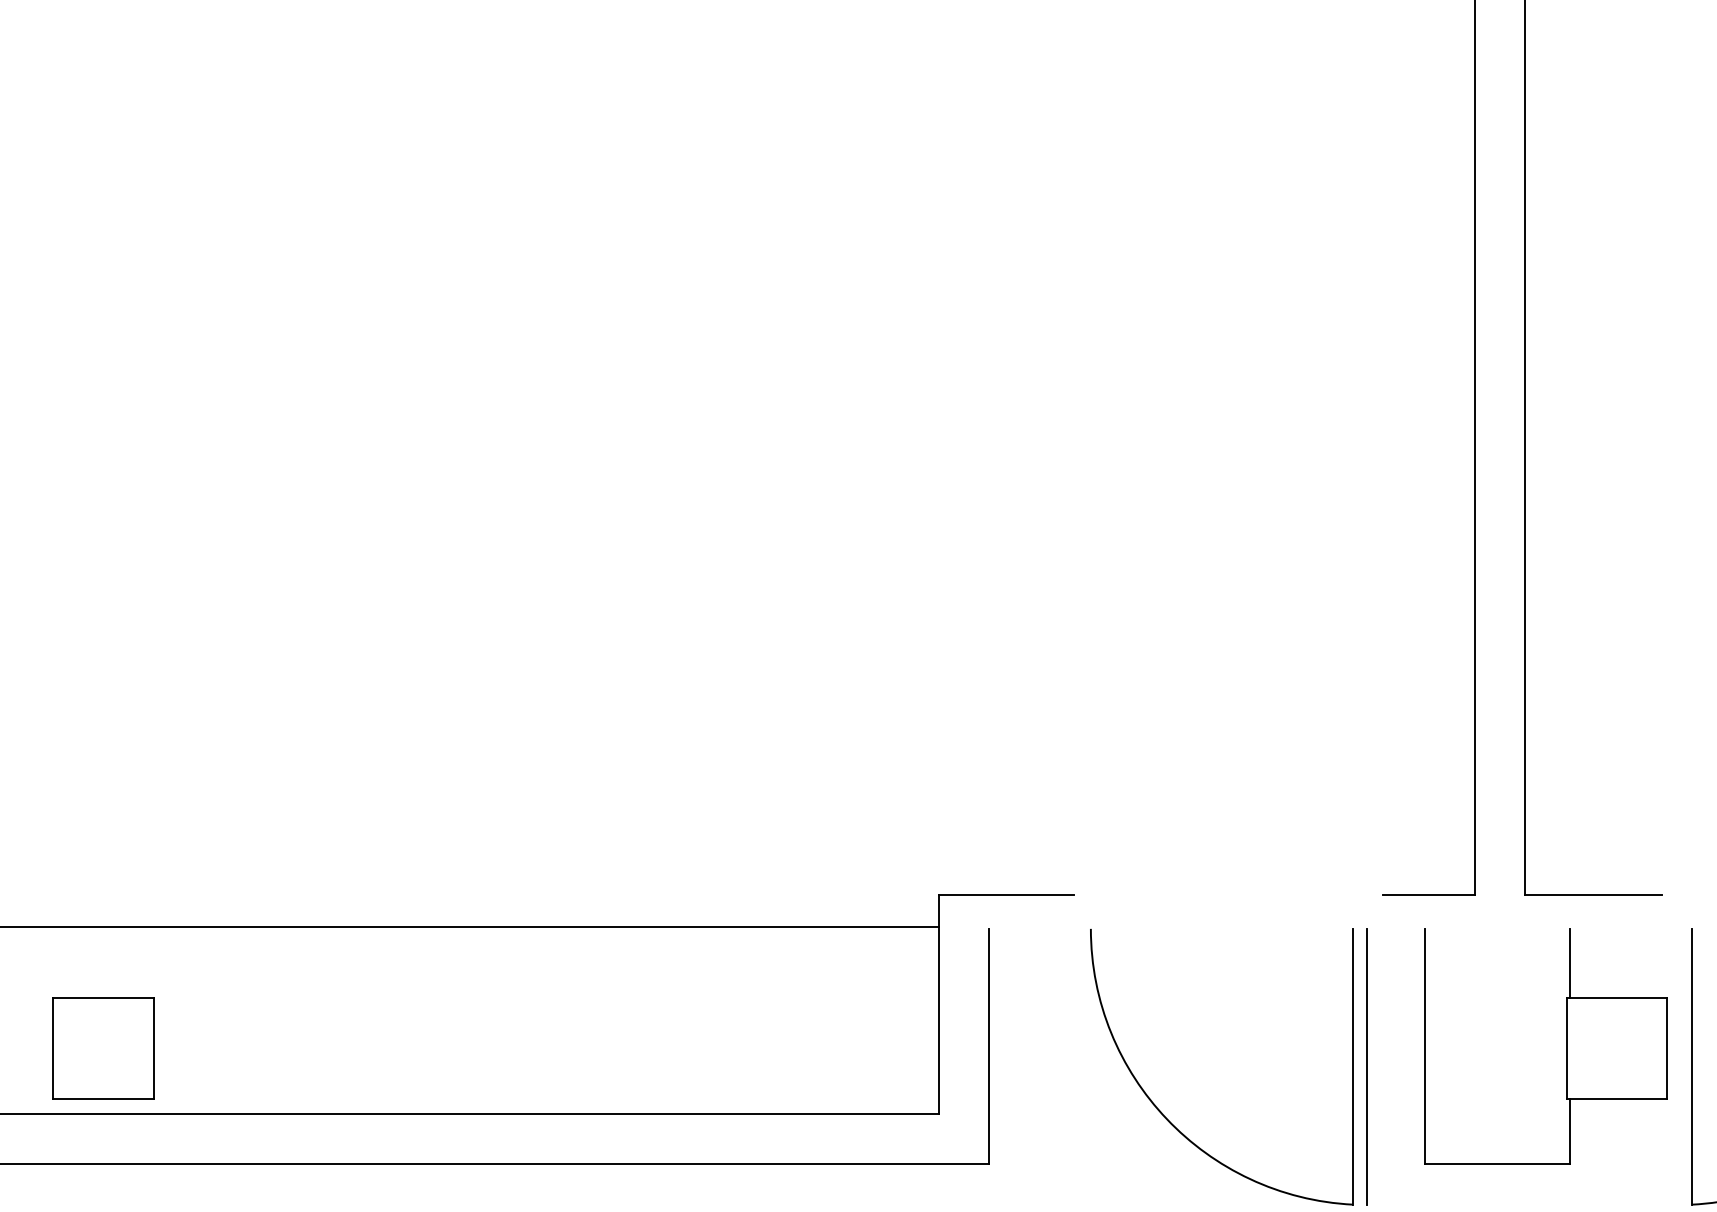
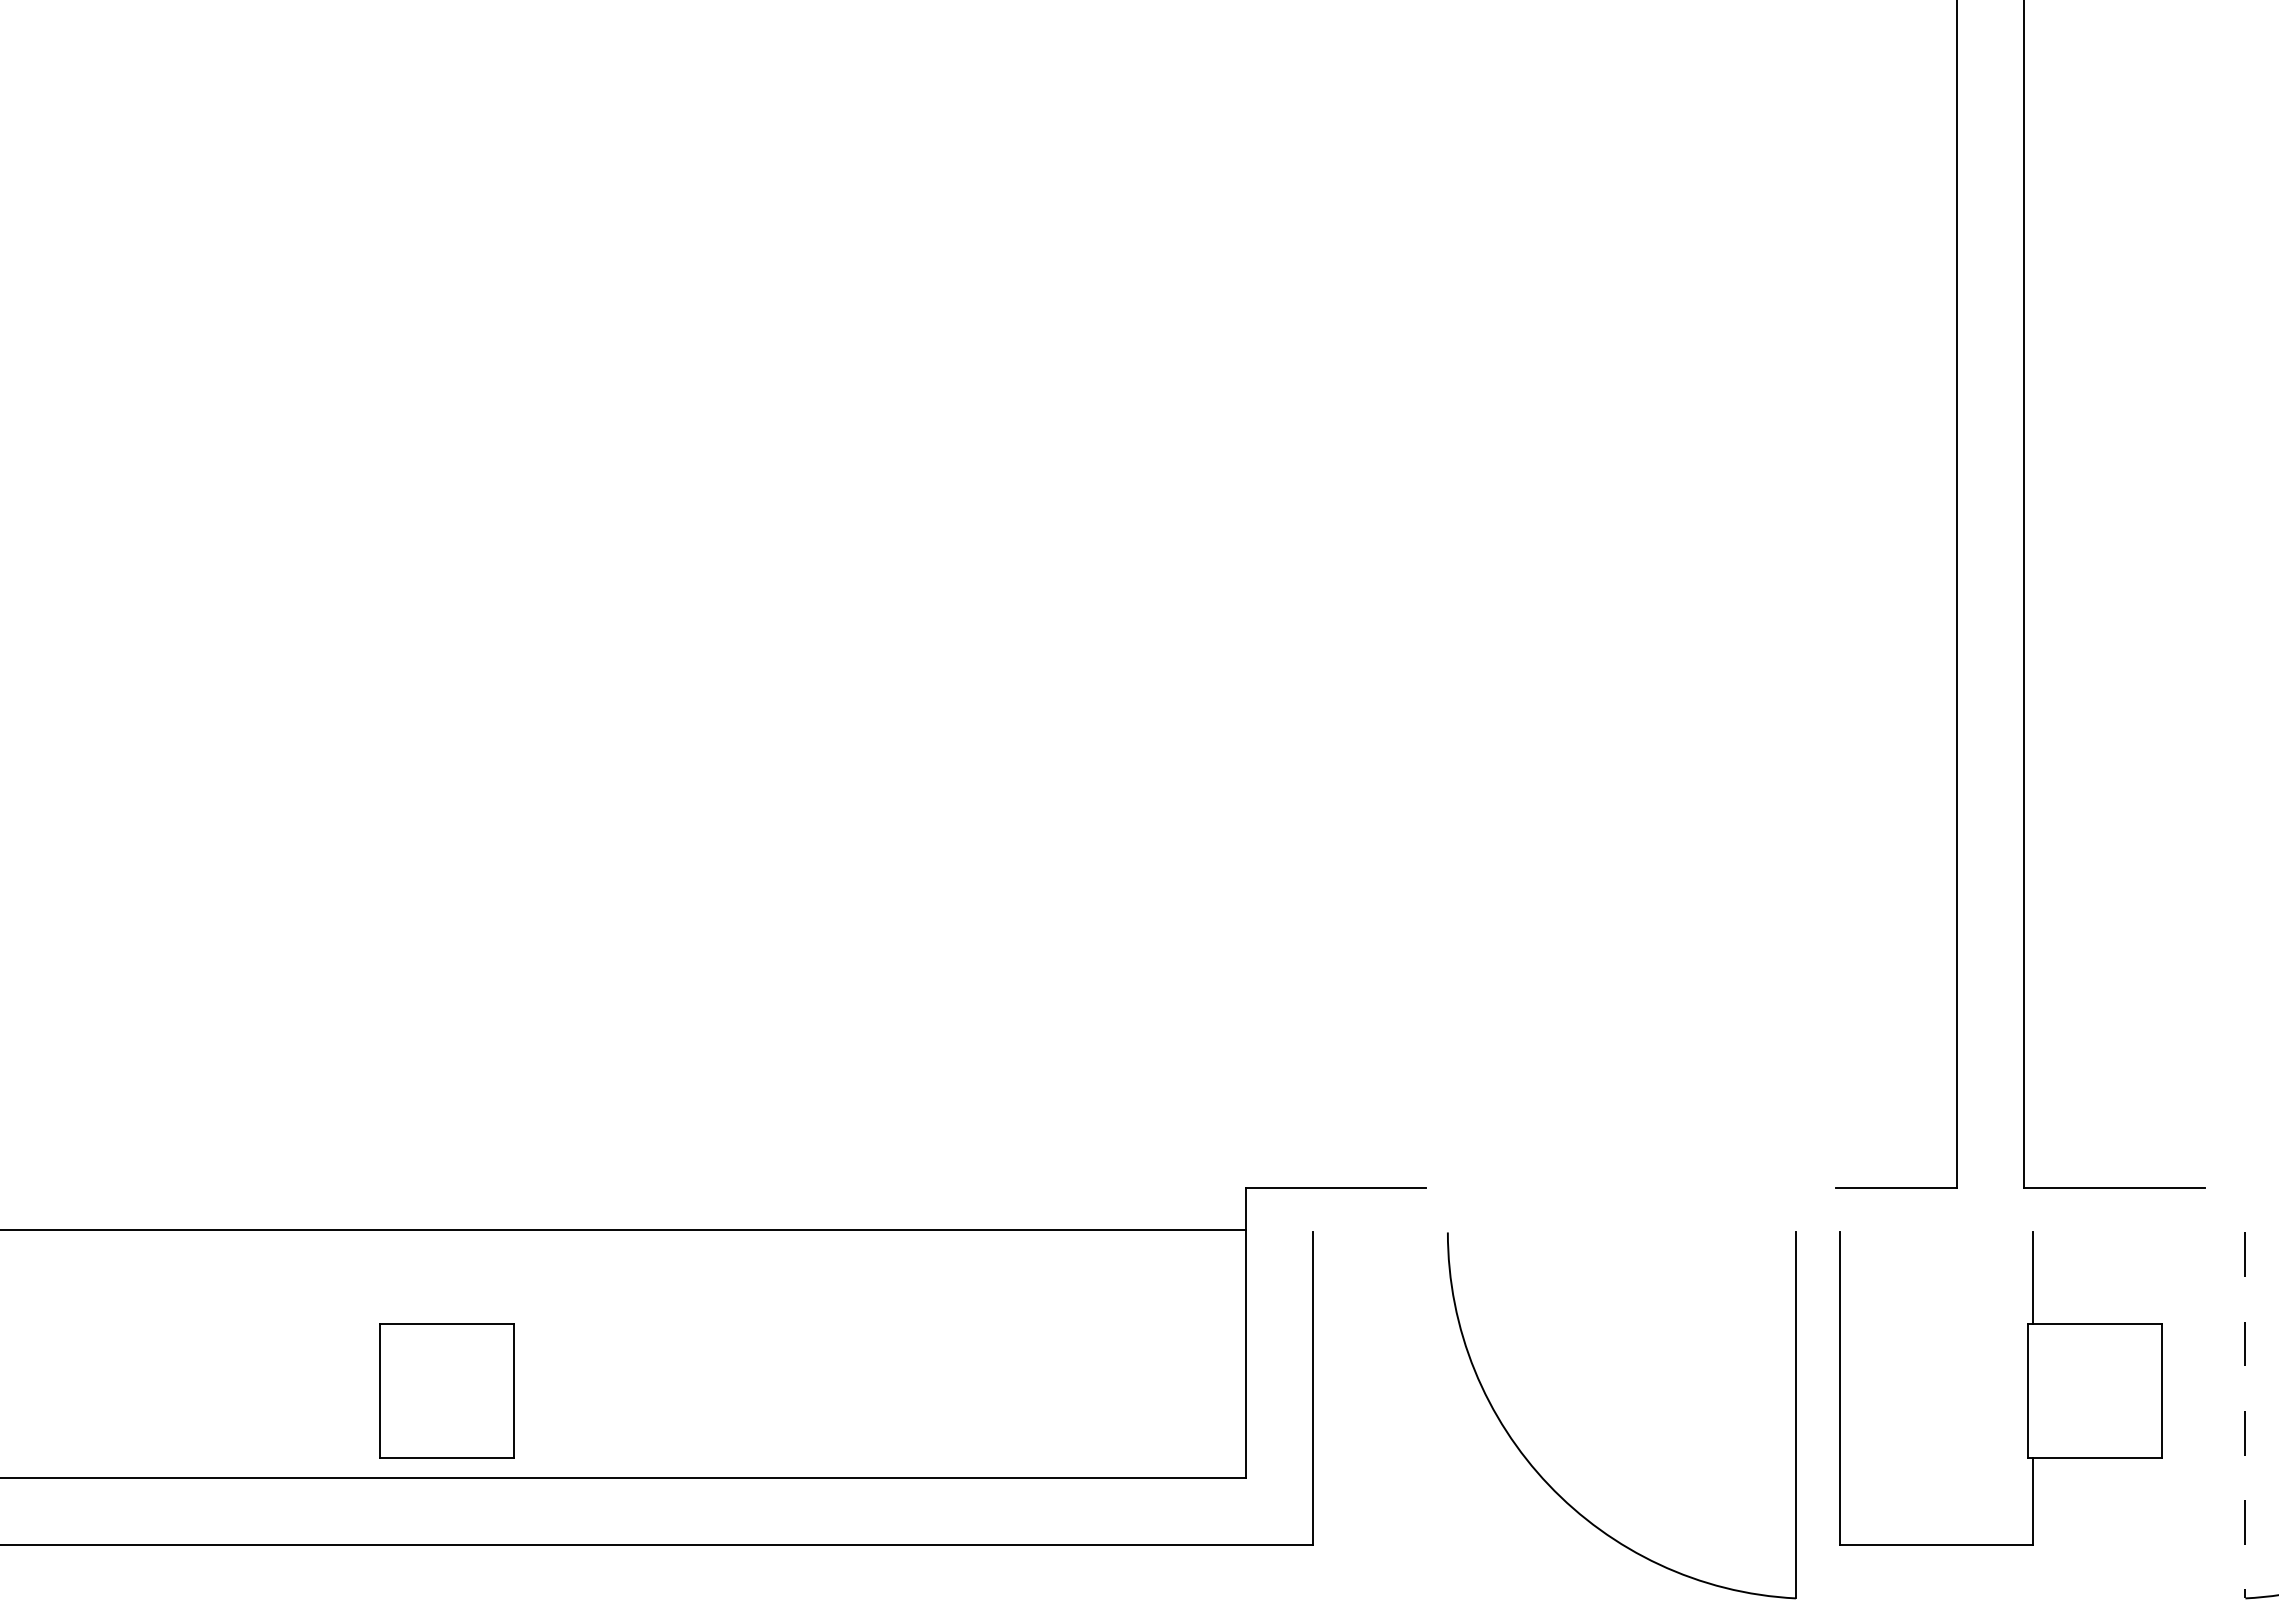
part: (1566, 1046) -> (2027, 1388), moved
part: (103, 1047) -> (446, 1390), moved
line: (1366, 1066) -> (1813, 1415), removed
line: (1691, 1066) -> (2245, 1415), solid -> dashed

